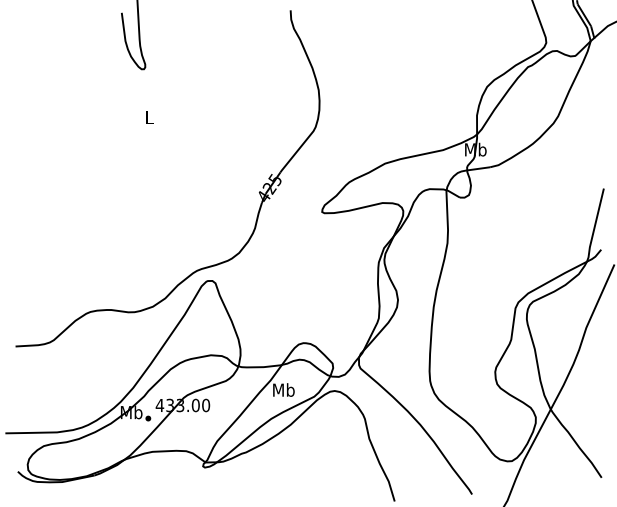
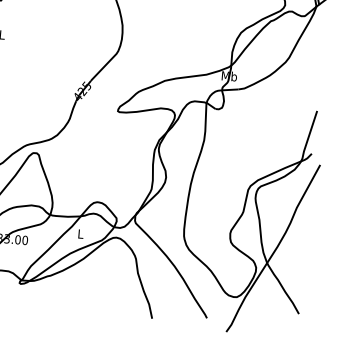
text: (283, 389) -> (80, 233), Mb -> L

